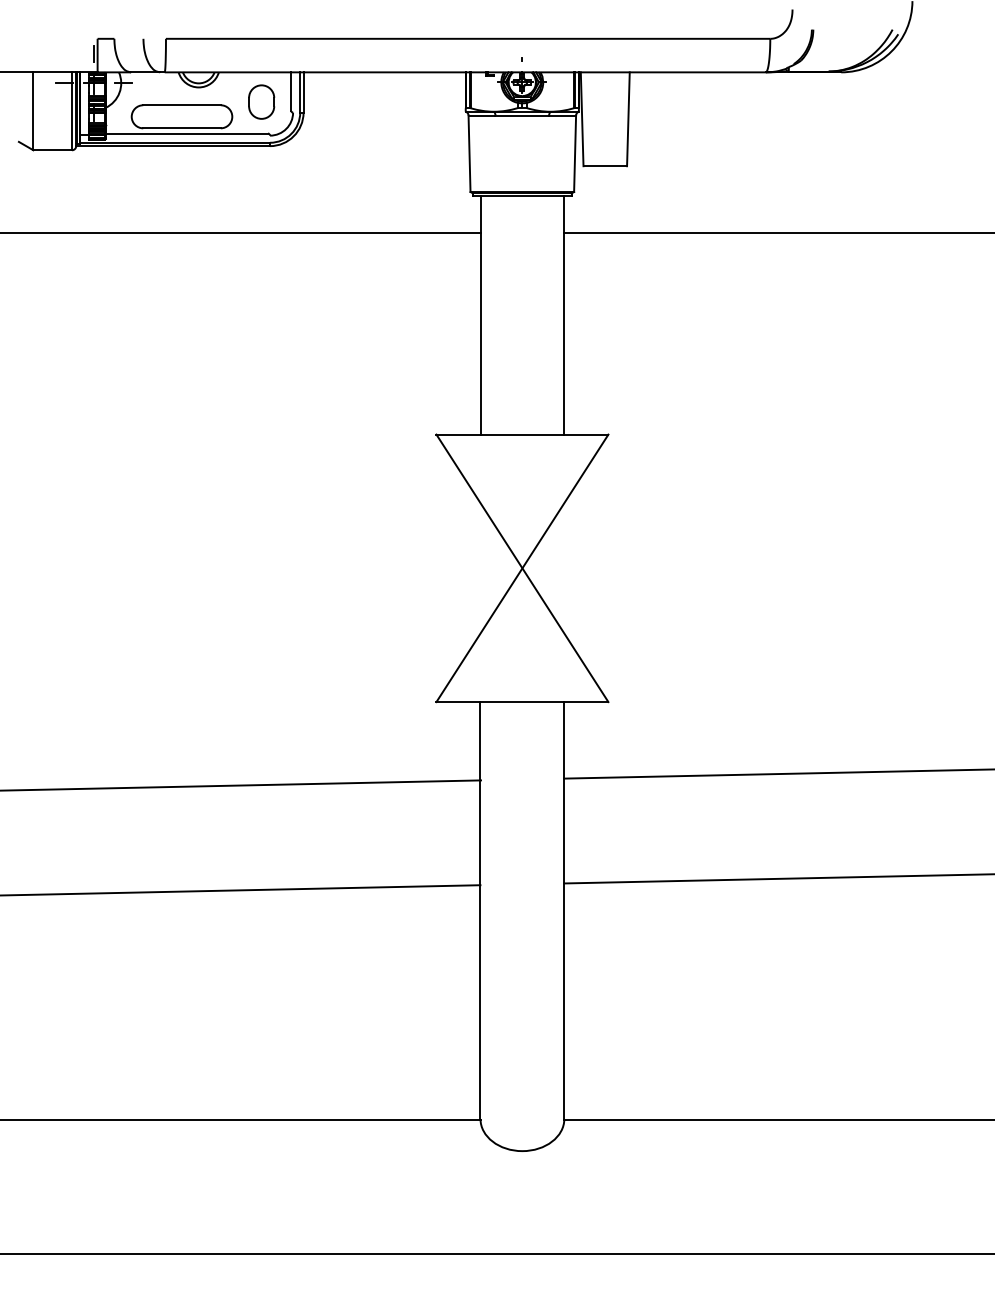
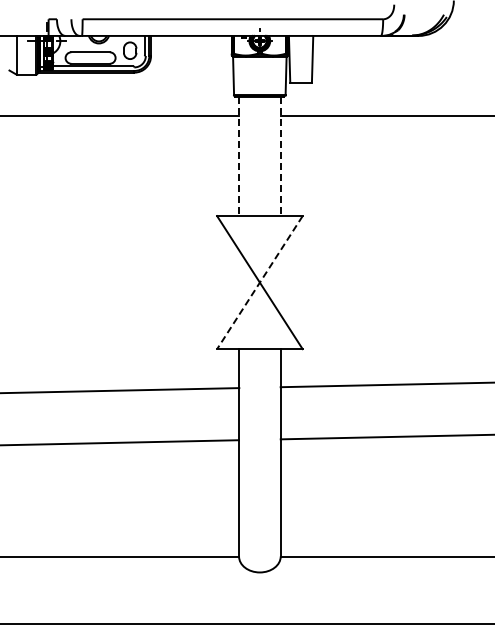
line: (481, 316) -> (239, 157), solid -> dashed
line: (563, 316) -> (280, 157), solid -> dashed
line: (521, 570) -> (259, 283), solid -> dashed

